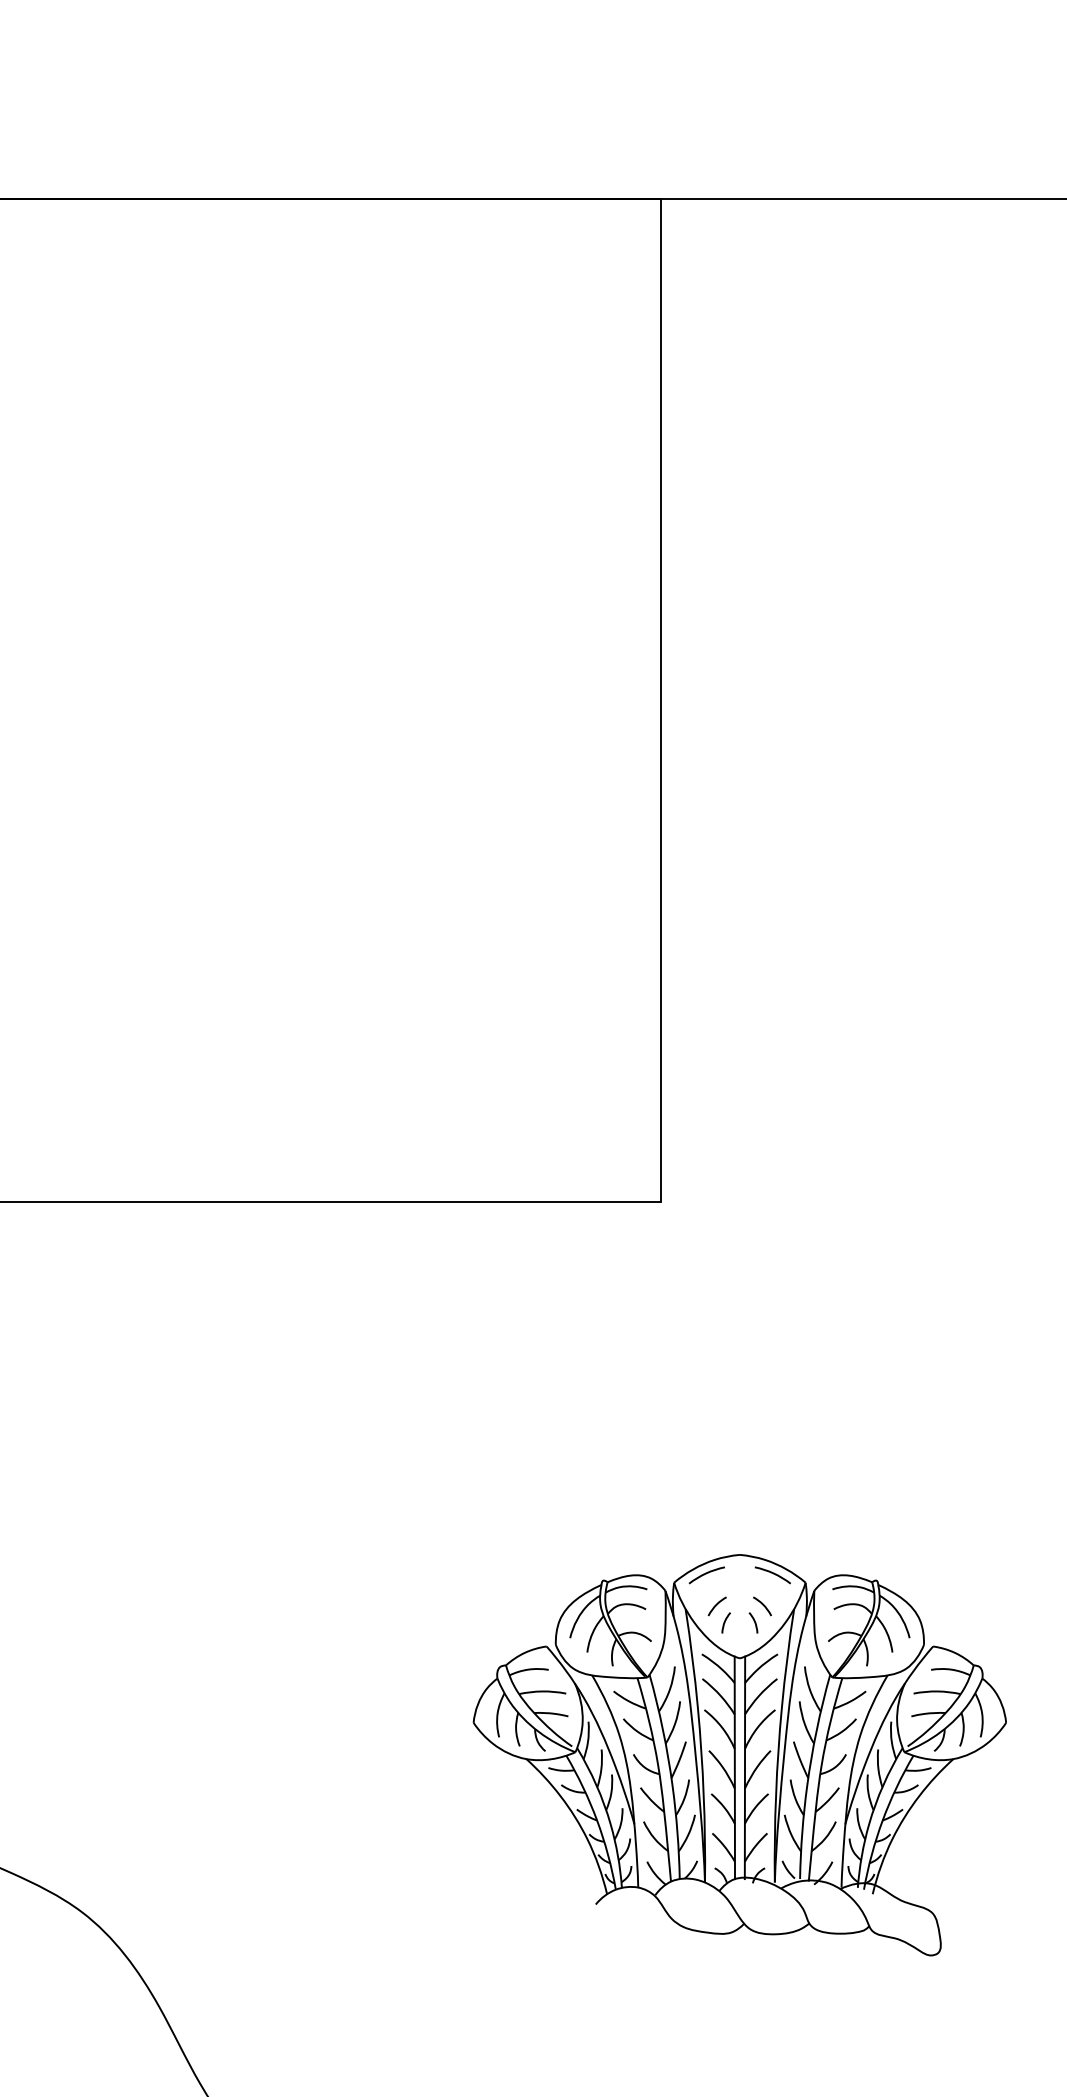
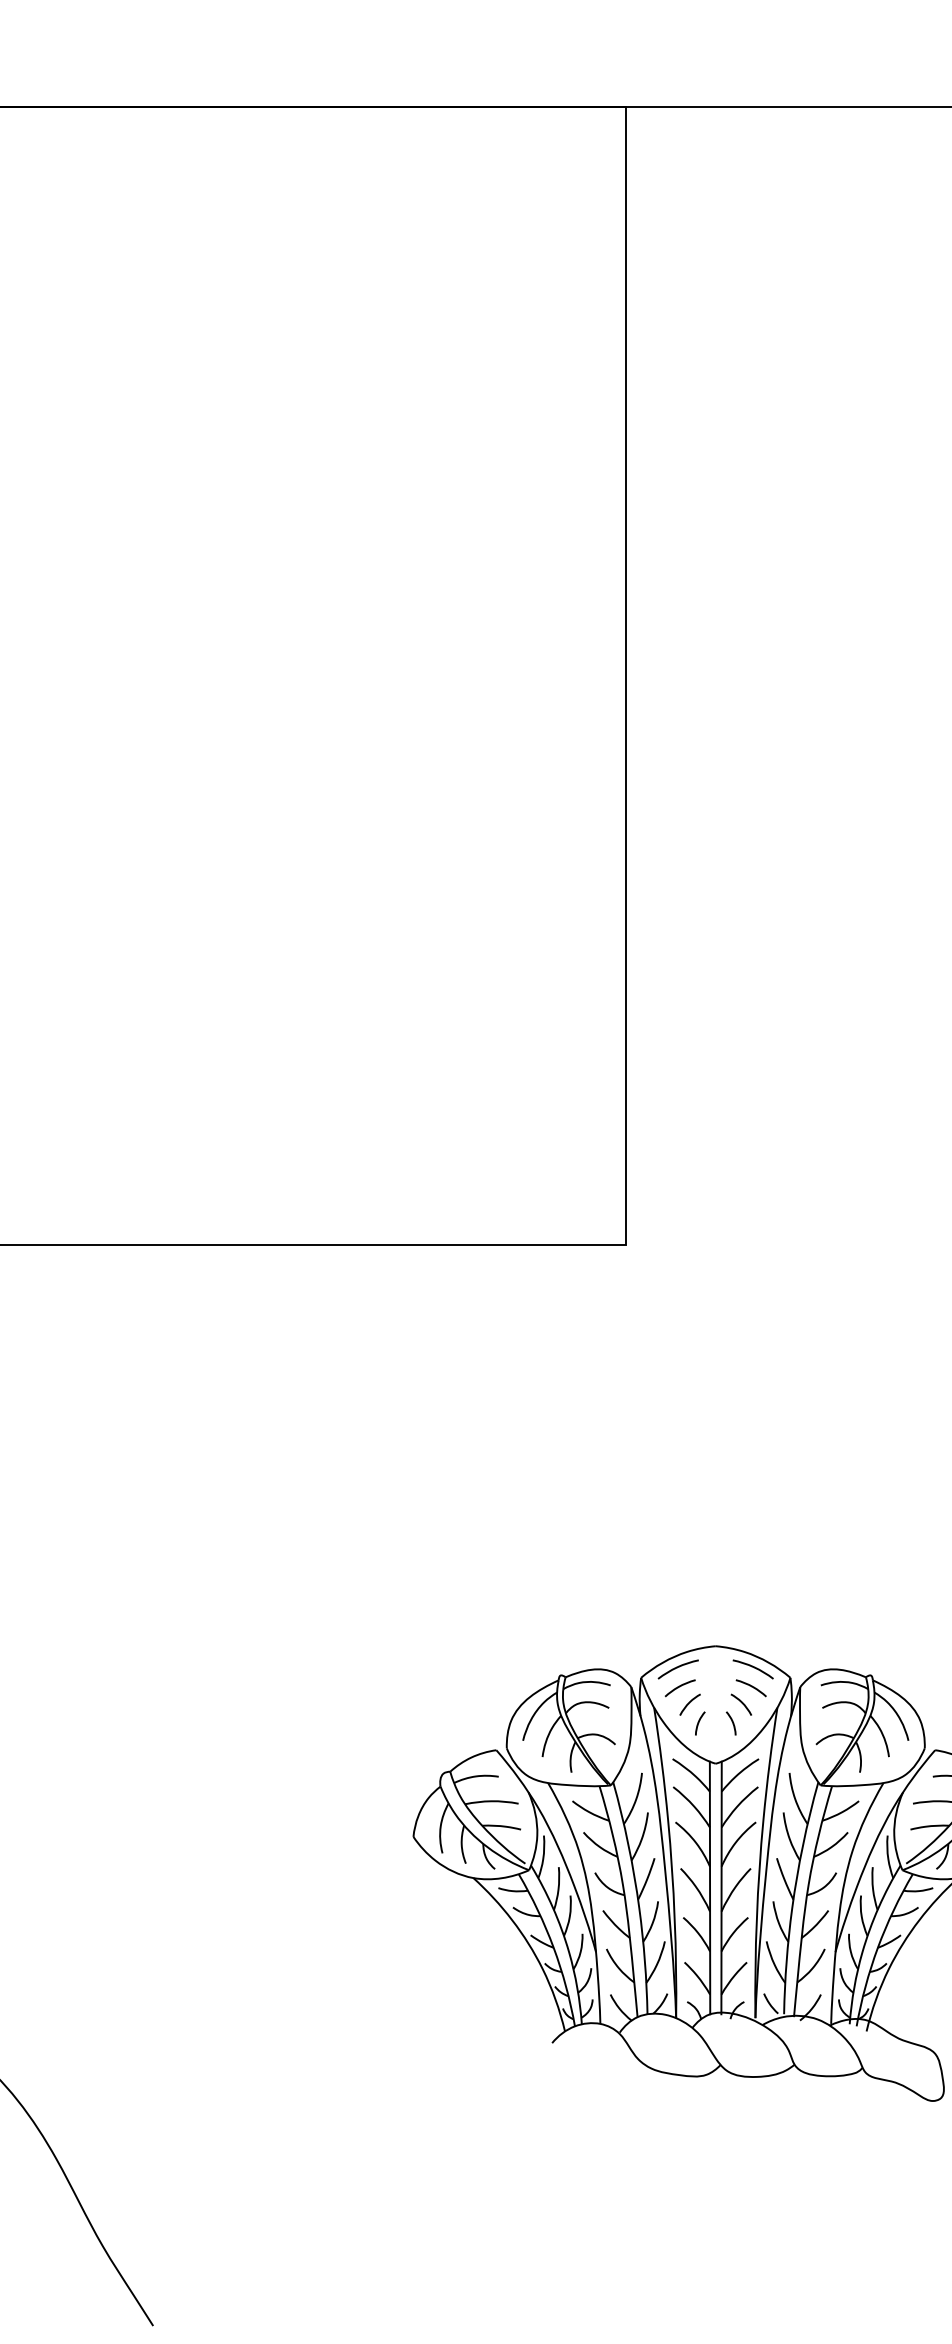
curve: (770, 1590) -> (750, 1686), added
curve: (708, 1591) -> (680, 1687), added

